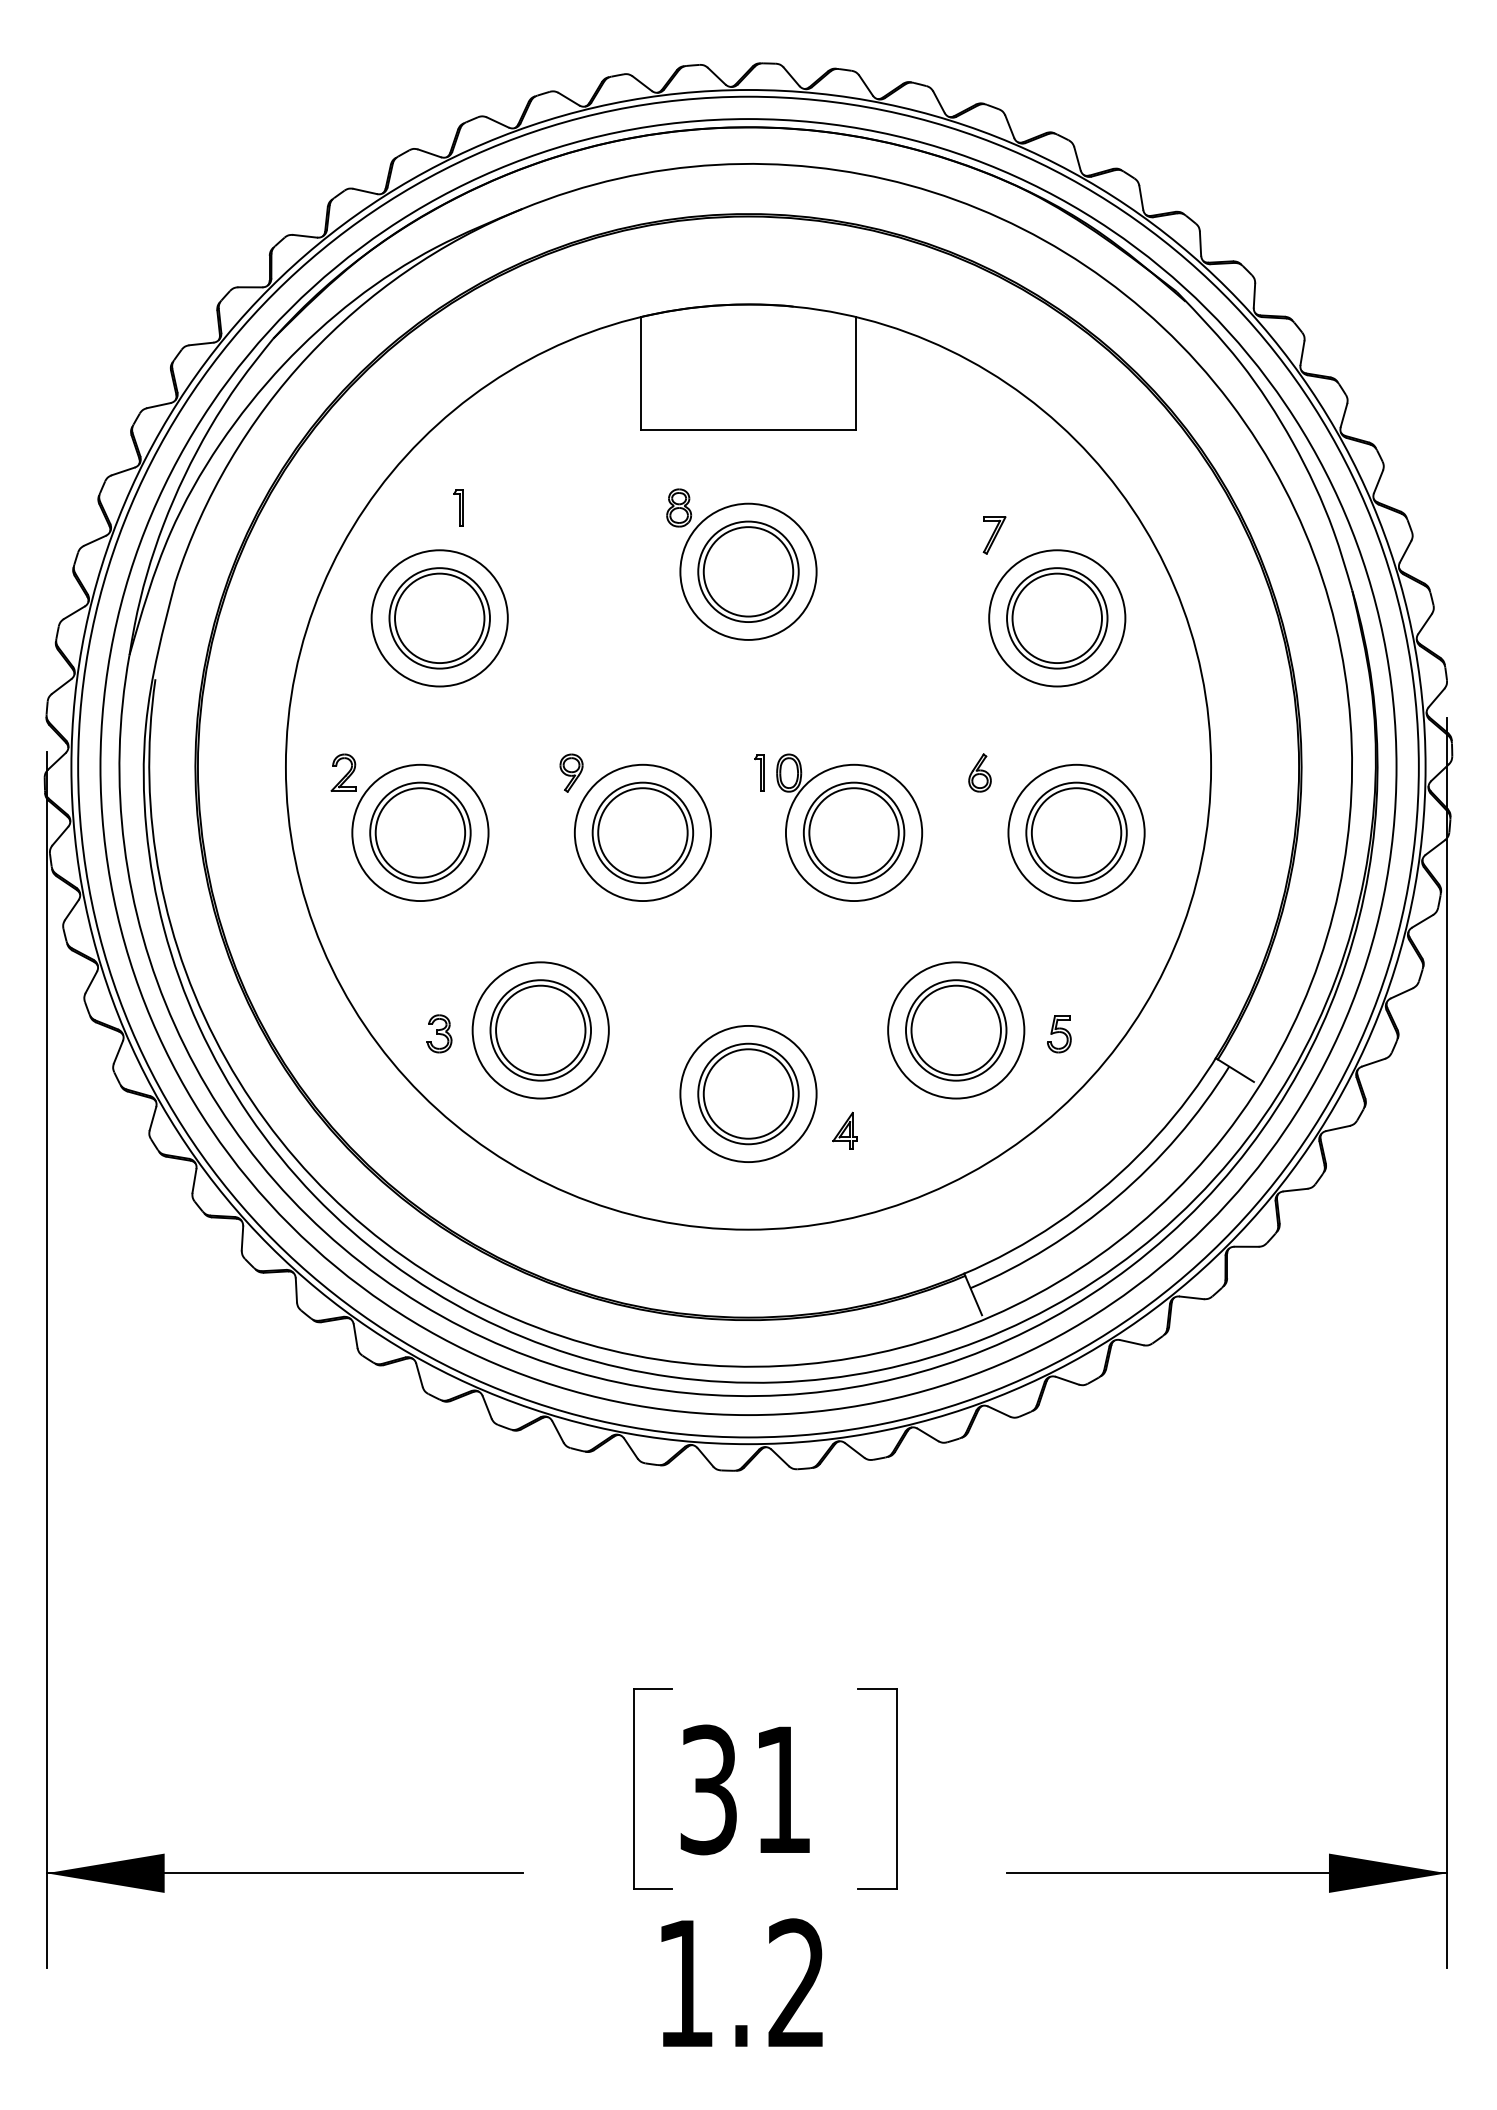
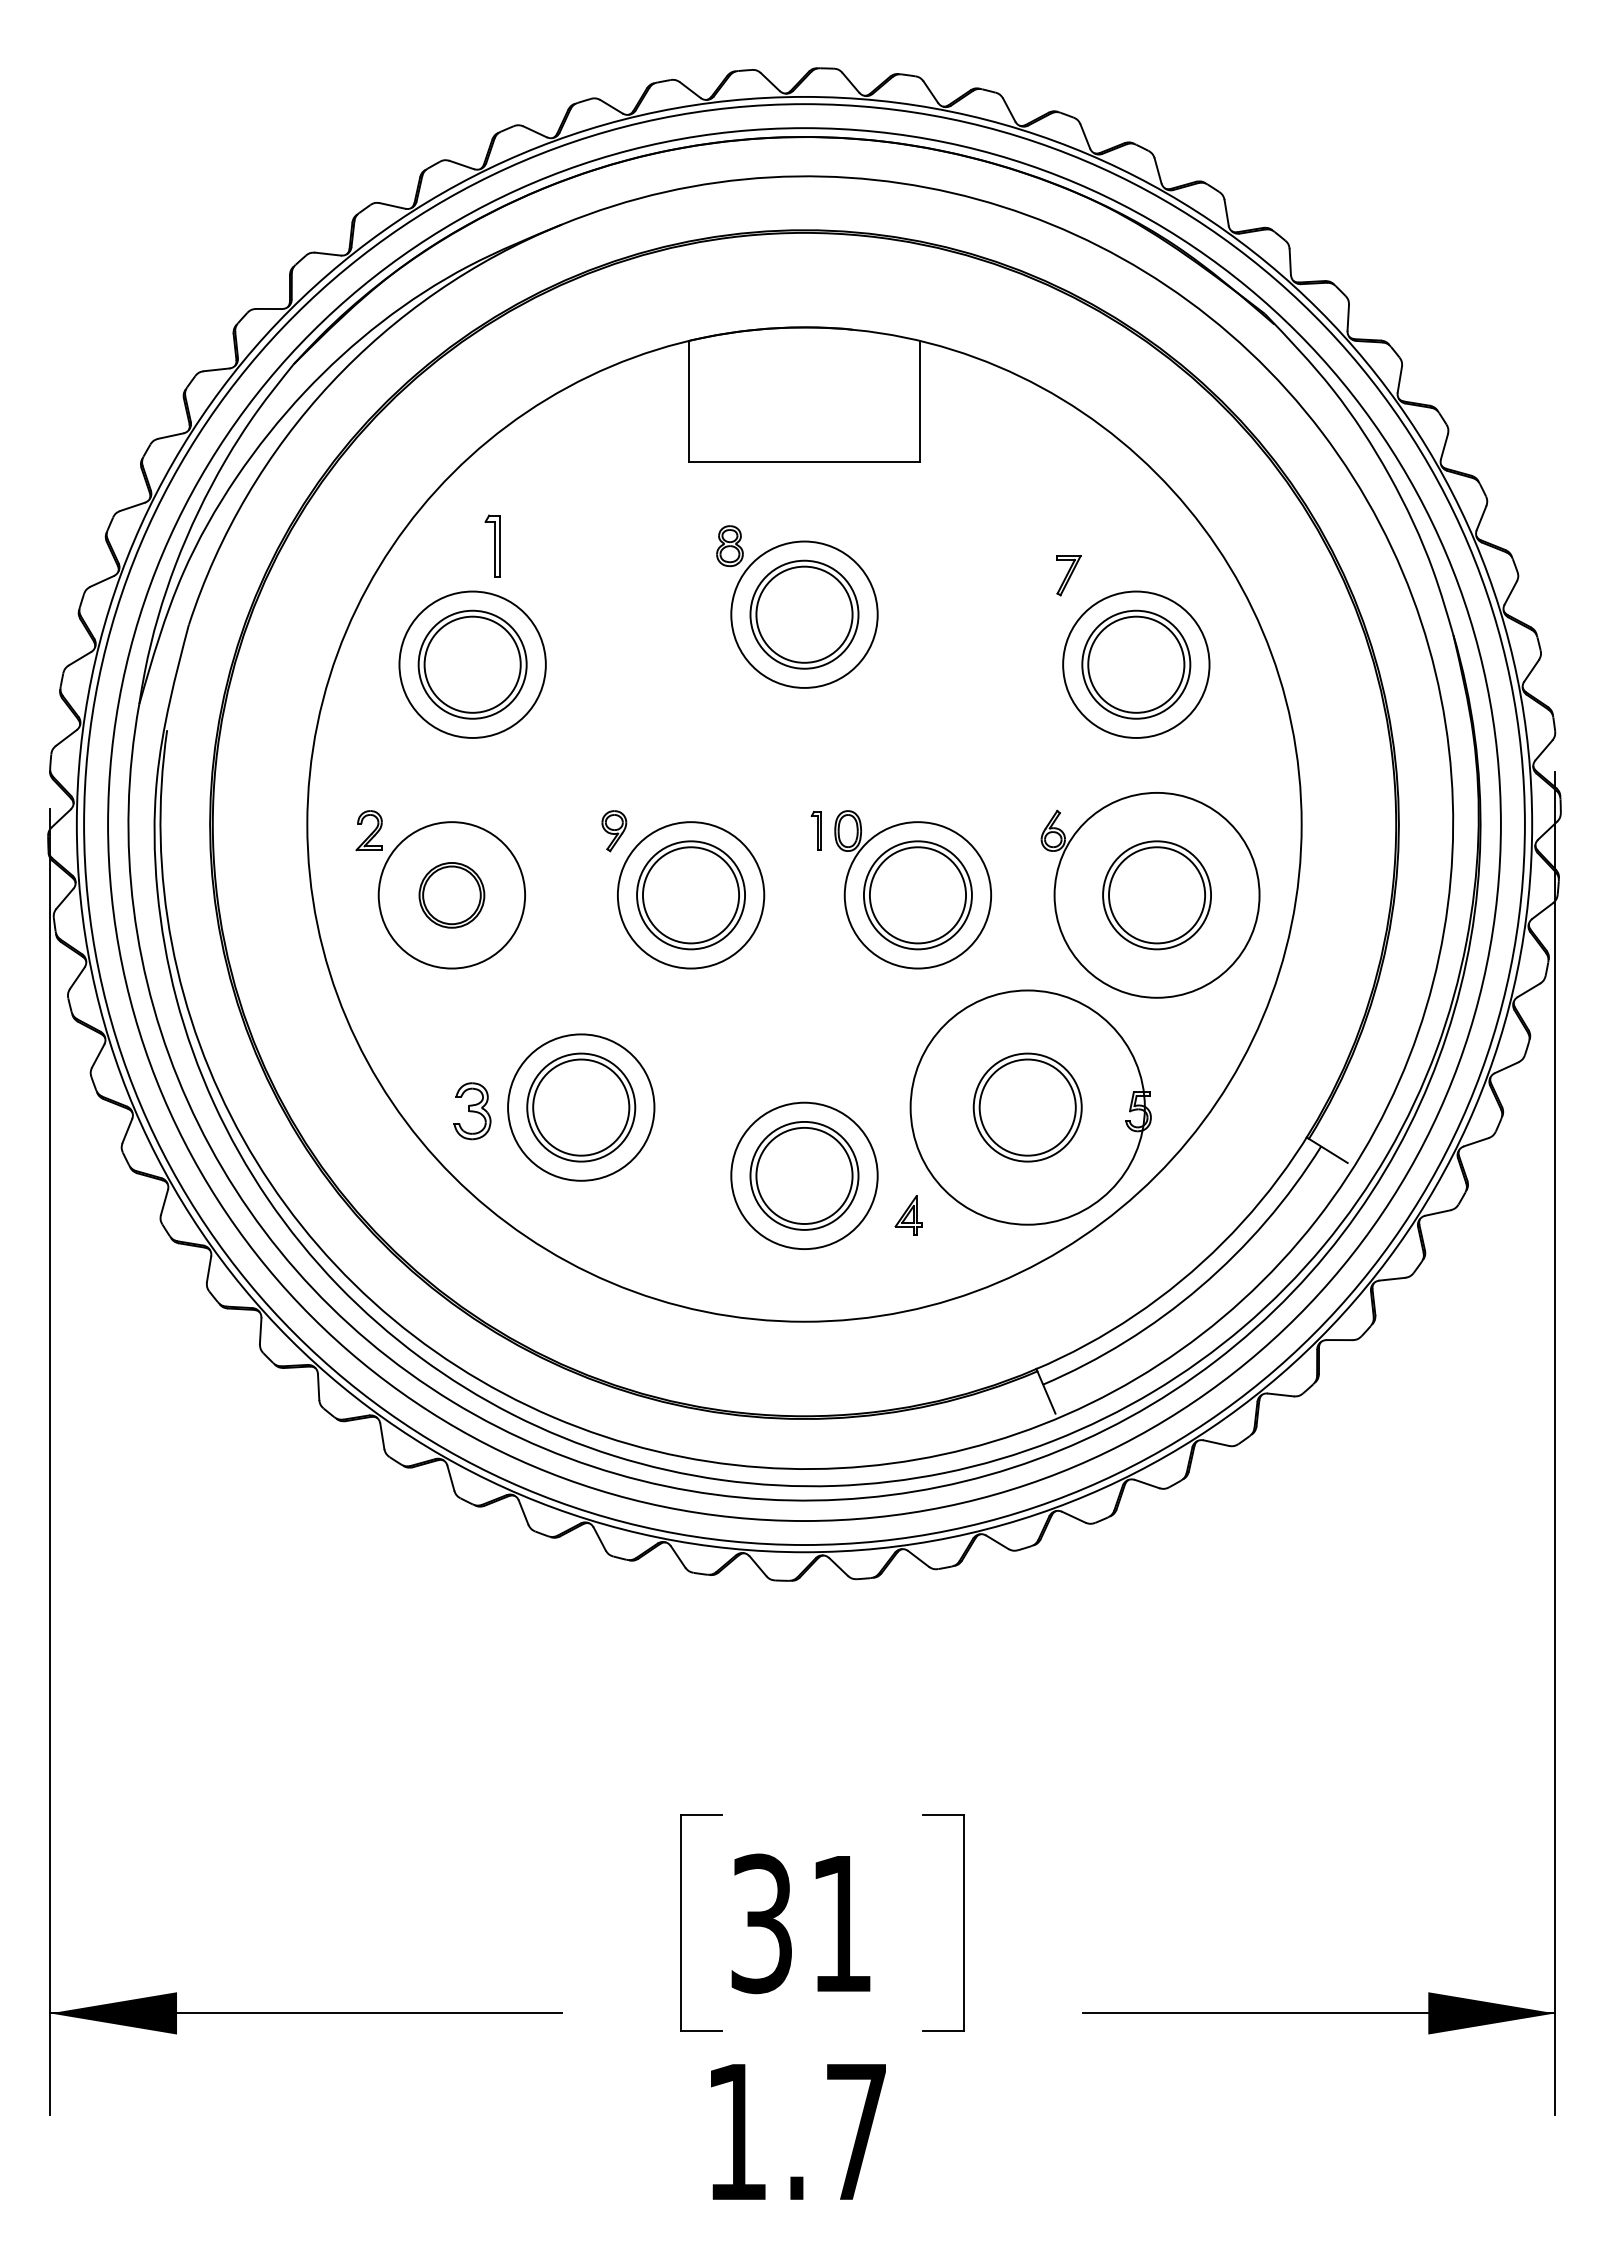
part: (458, 507) -> (492, 545), size x1.6
part: (420, 832) -> (451, 894), size x0.6
circle: (1076, 832) -> (1157, 894), size x1.4
circle: (956, 1030) -> (1028, 1107), size x1.6
part: (439, 1033) -> (472, 1110), size x1.4
text: (796, 1982) -> (856, 2130), 1.2 -> 1.7

